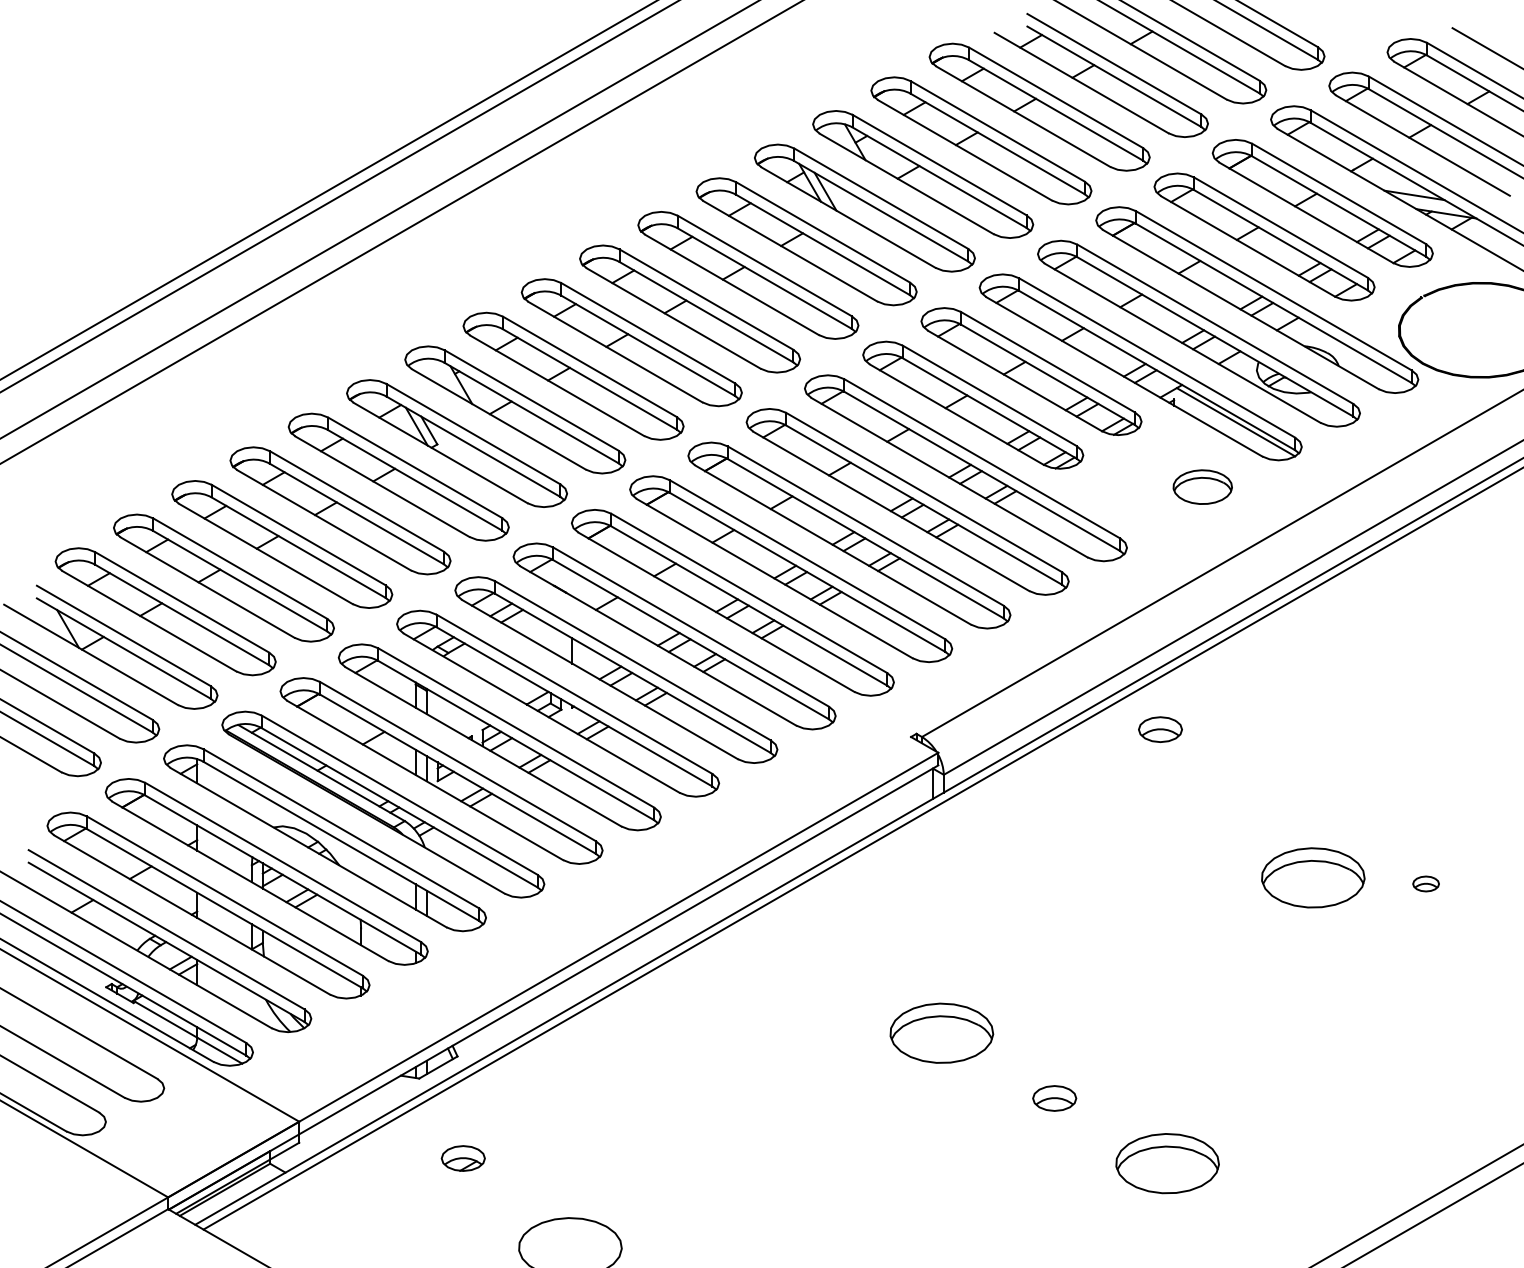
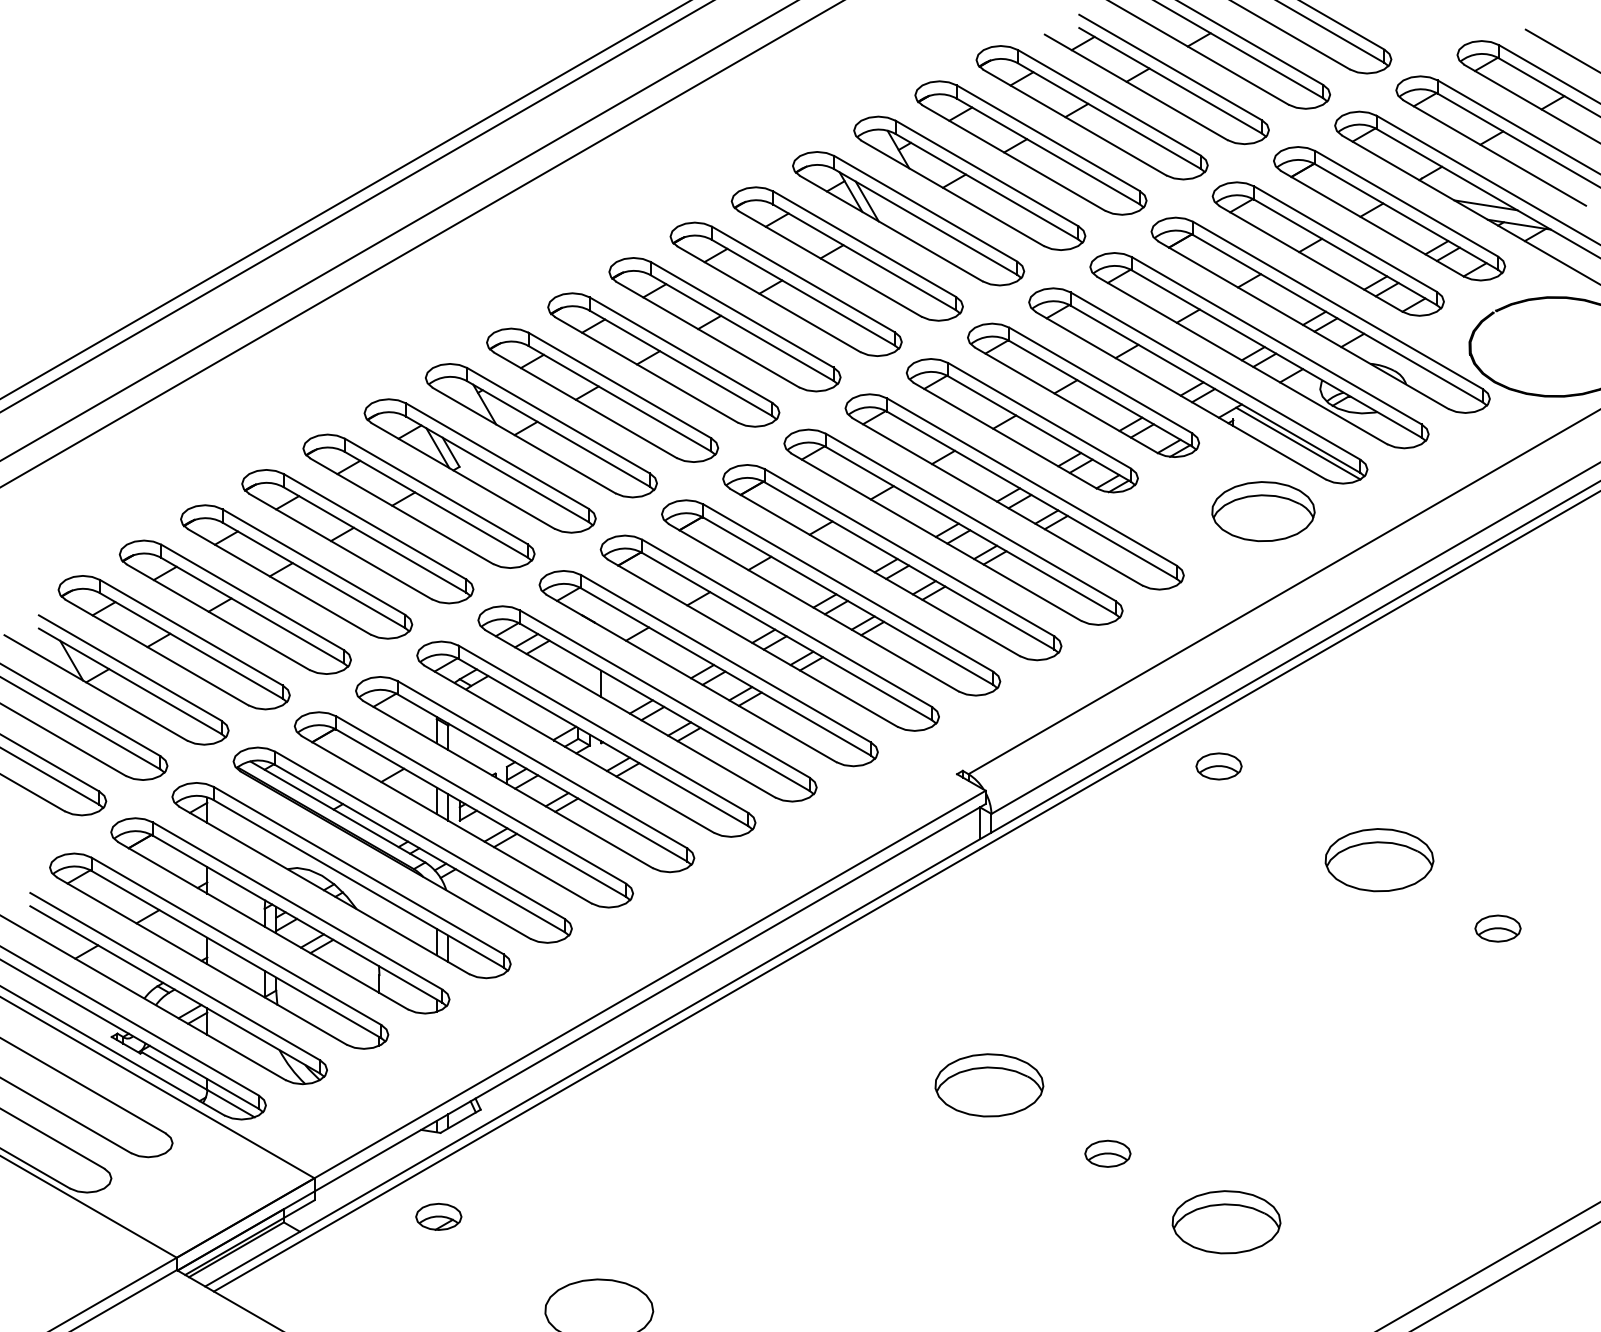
part: (1202, 486) -> (1263, 511), size x1.67
part: (1313, 878) -> (1379, 860), moved
part: (1425, 883) -> (1497, 928), size x1.67
part: (463, 1158) -> (438, 1216), moved

